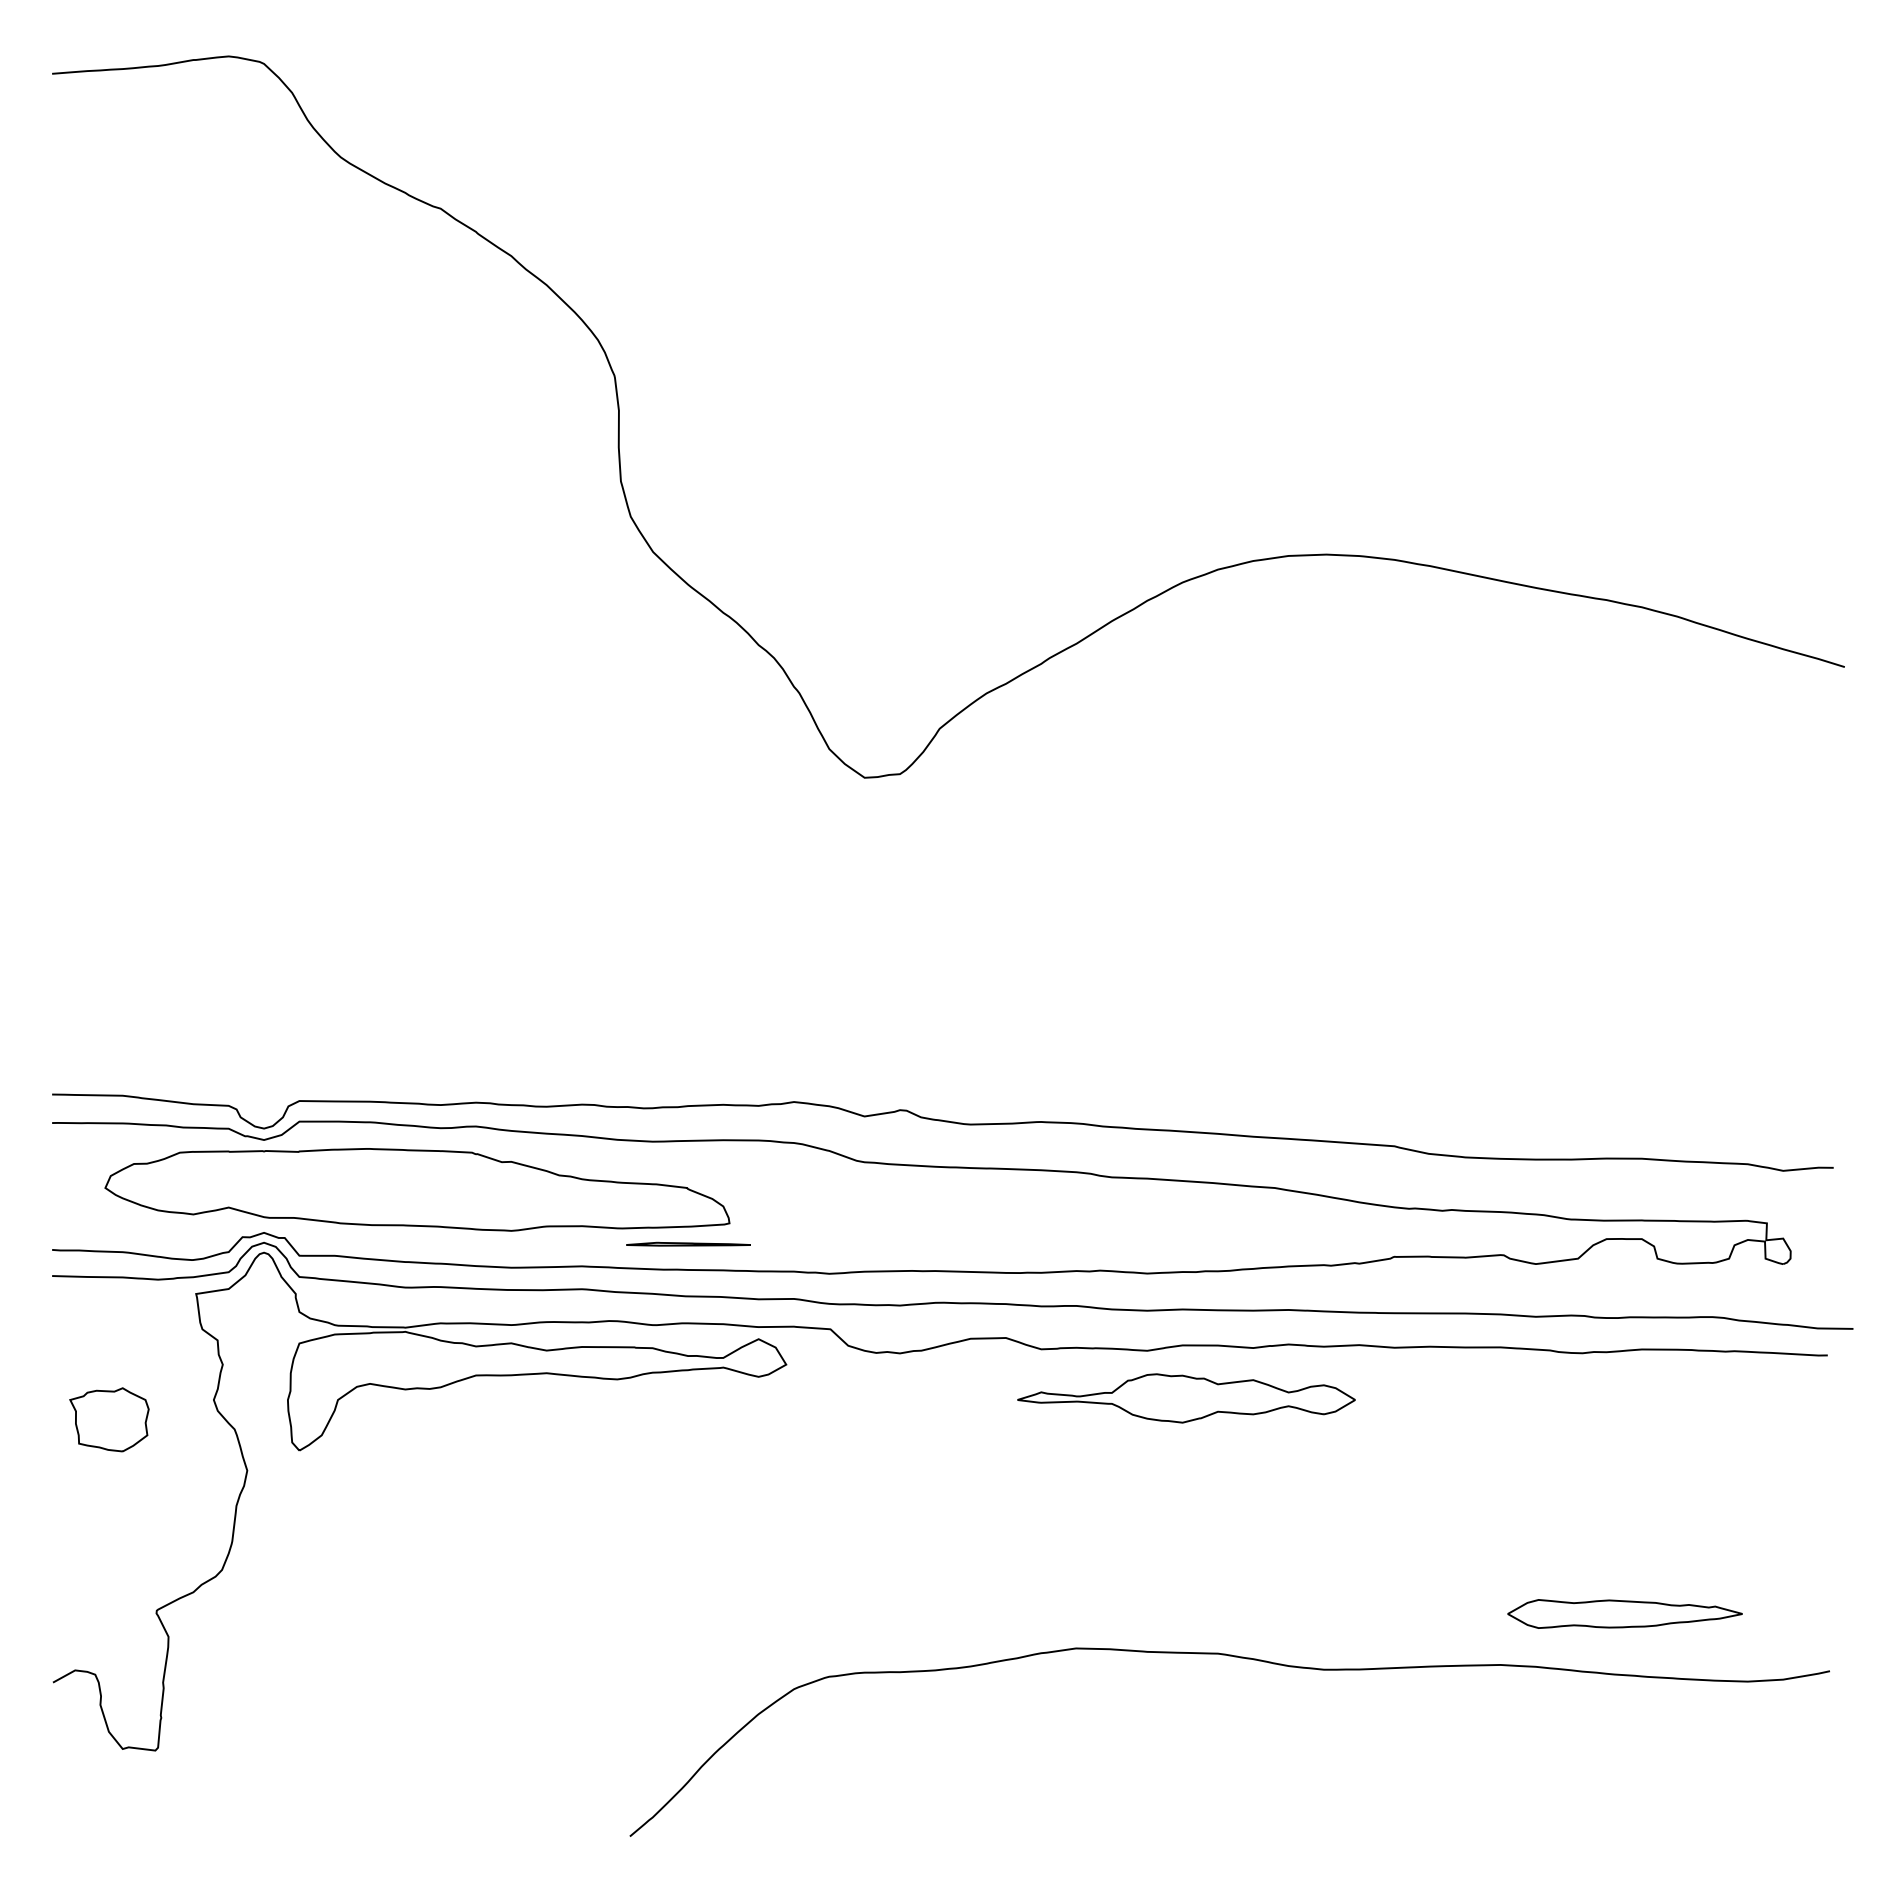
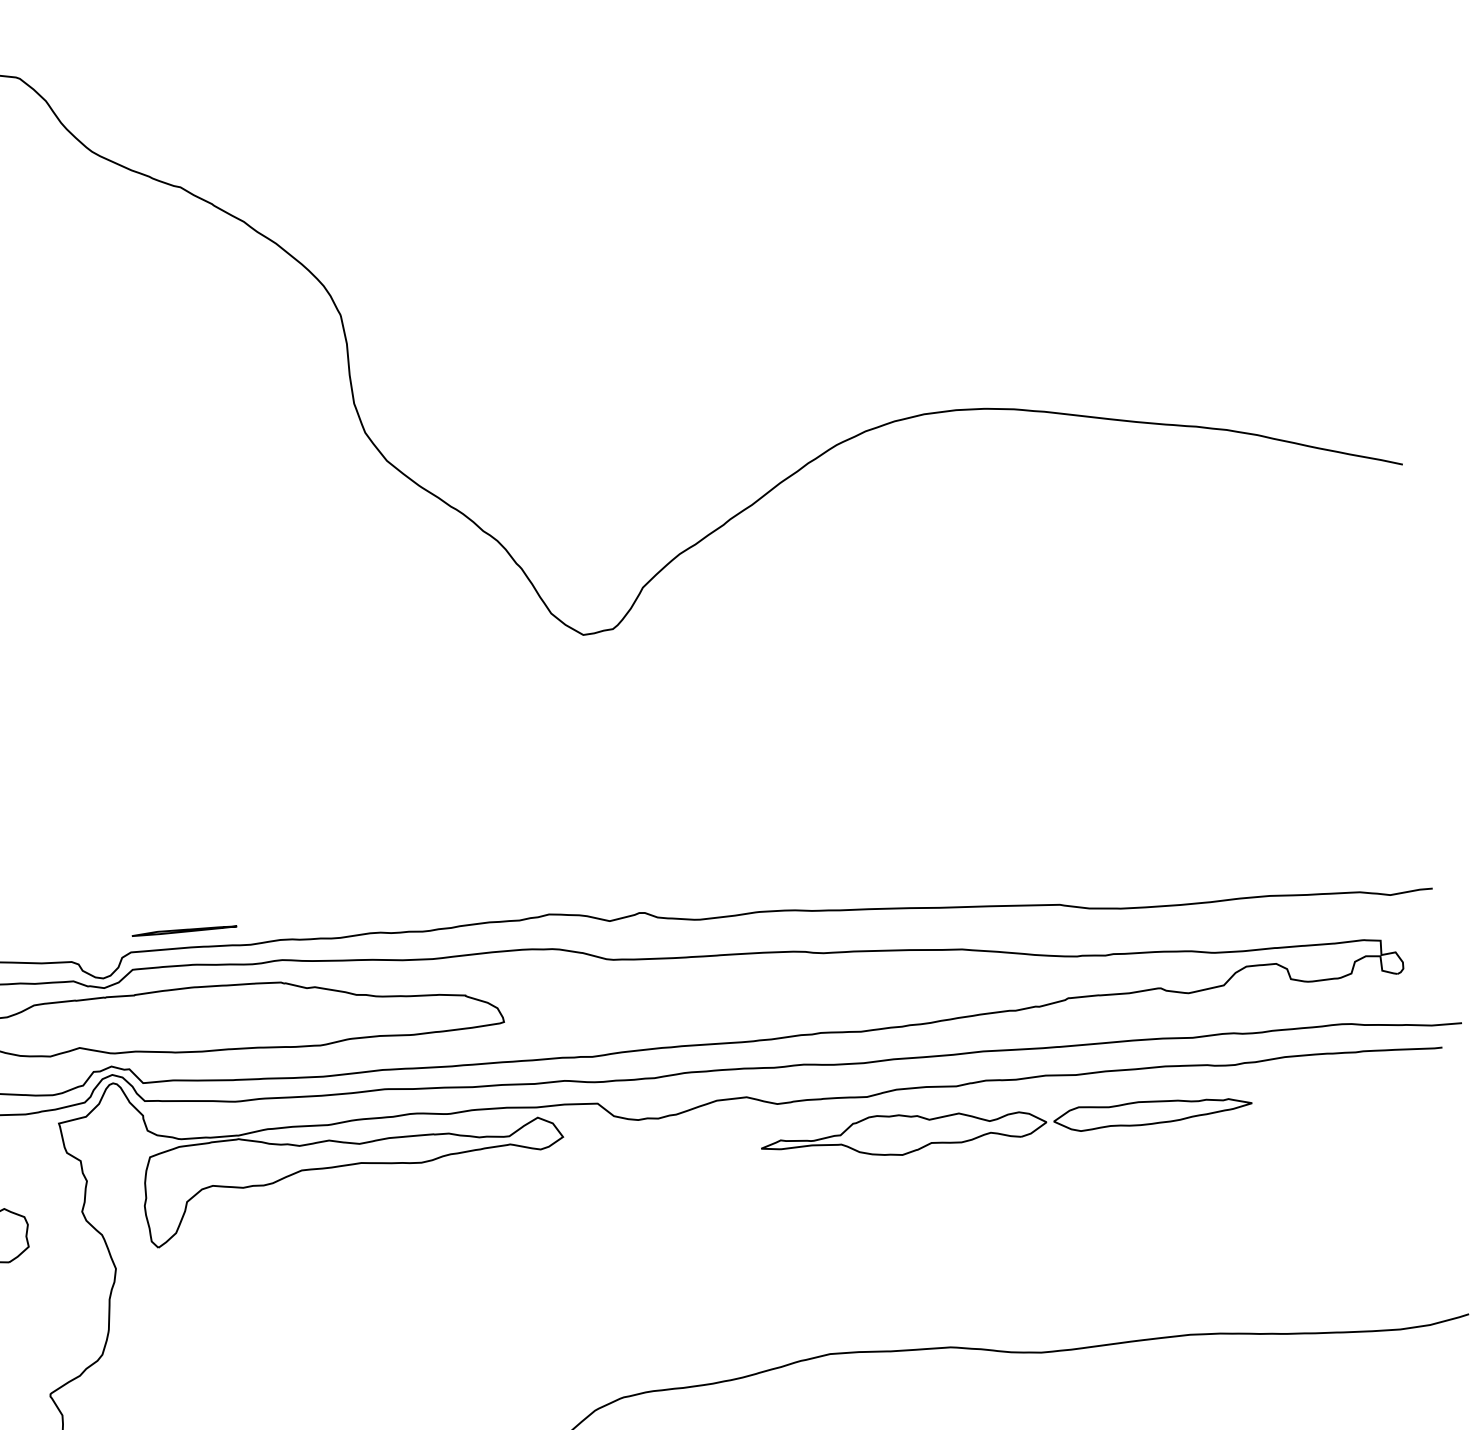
part: (688, 1243) -> (184, 929), moved
part: (1624, 1613) -> (1152, 1112), moved

